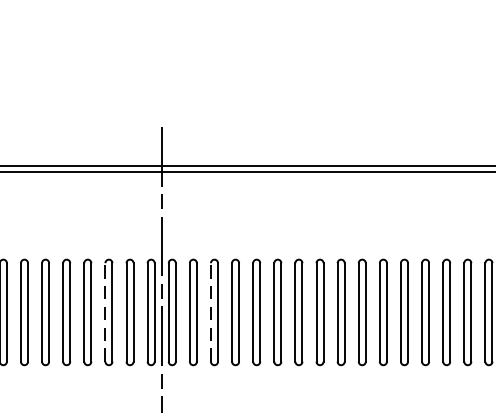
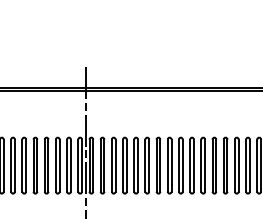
line: (104, 312) -> (55, 165), dashed -> solid
line: (210, 312) -> (111, 165), dashed -> solid

